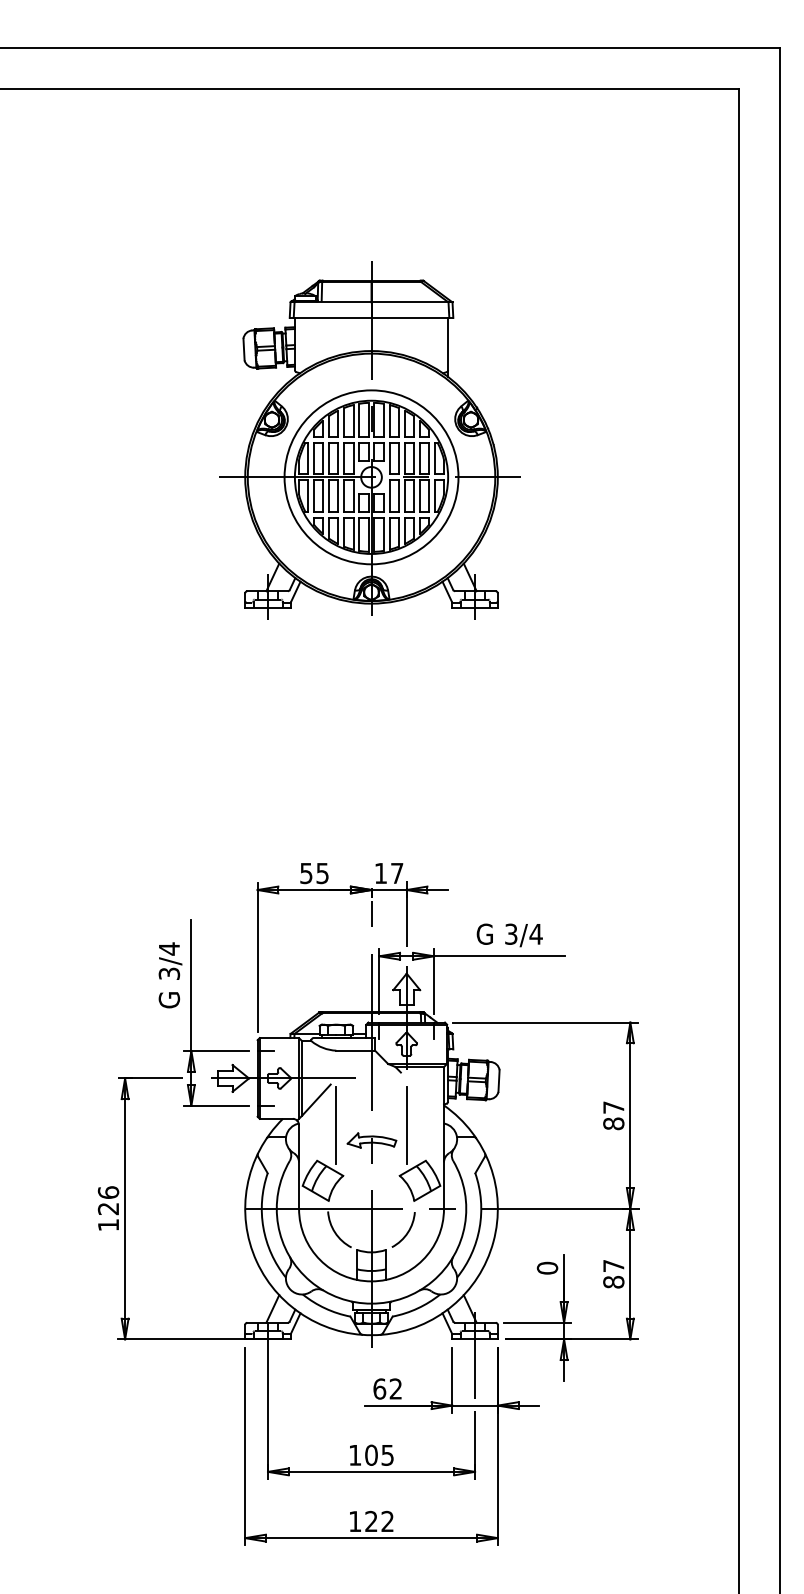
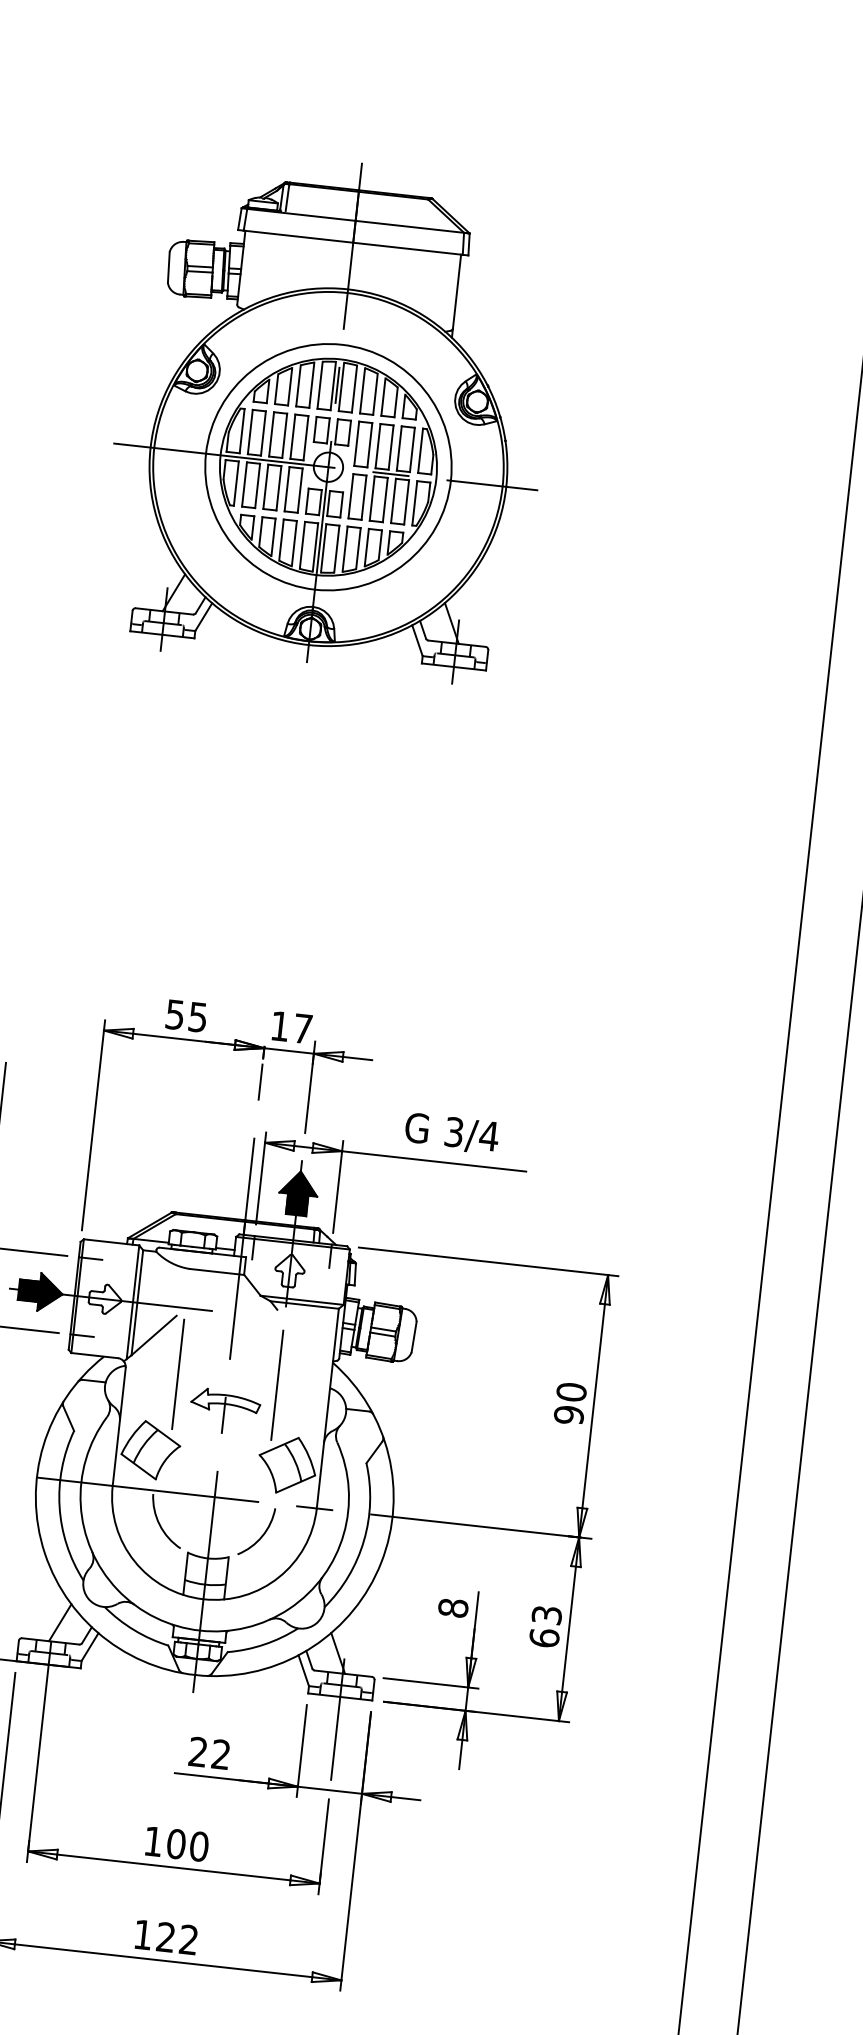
hatch: (406, 988) -> (298, 1192), added
hatch: (233, 1078) -> (40, 1292), added
text: (613, 1115) -> (569, 1403), 87 -> 90
text: (547, 1267) -> (453, 1607), 0 -> 8
text: (613, 1274) -> (545, 1627), 87 -> 63
text: (379, 1388) -> (198, 1751), 62 -> 22
text: (387, 1454) -> (199, 1845), 105 -> 100

